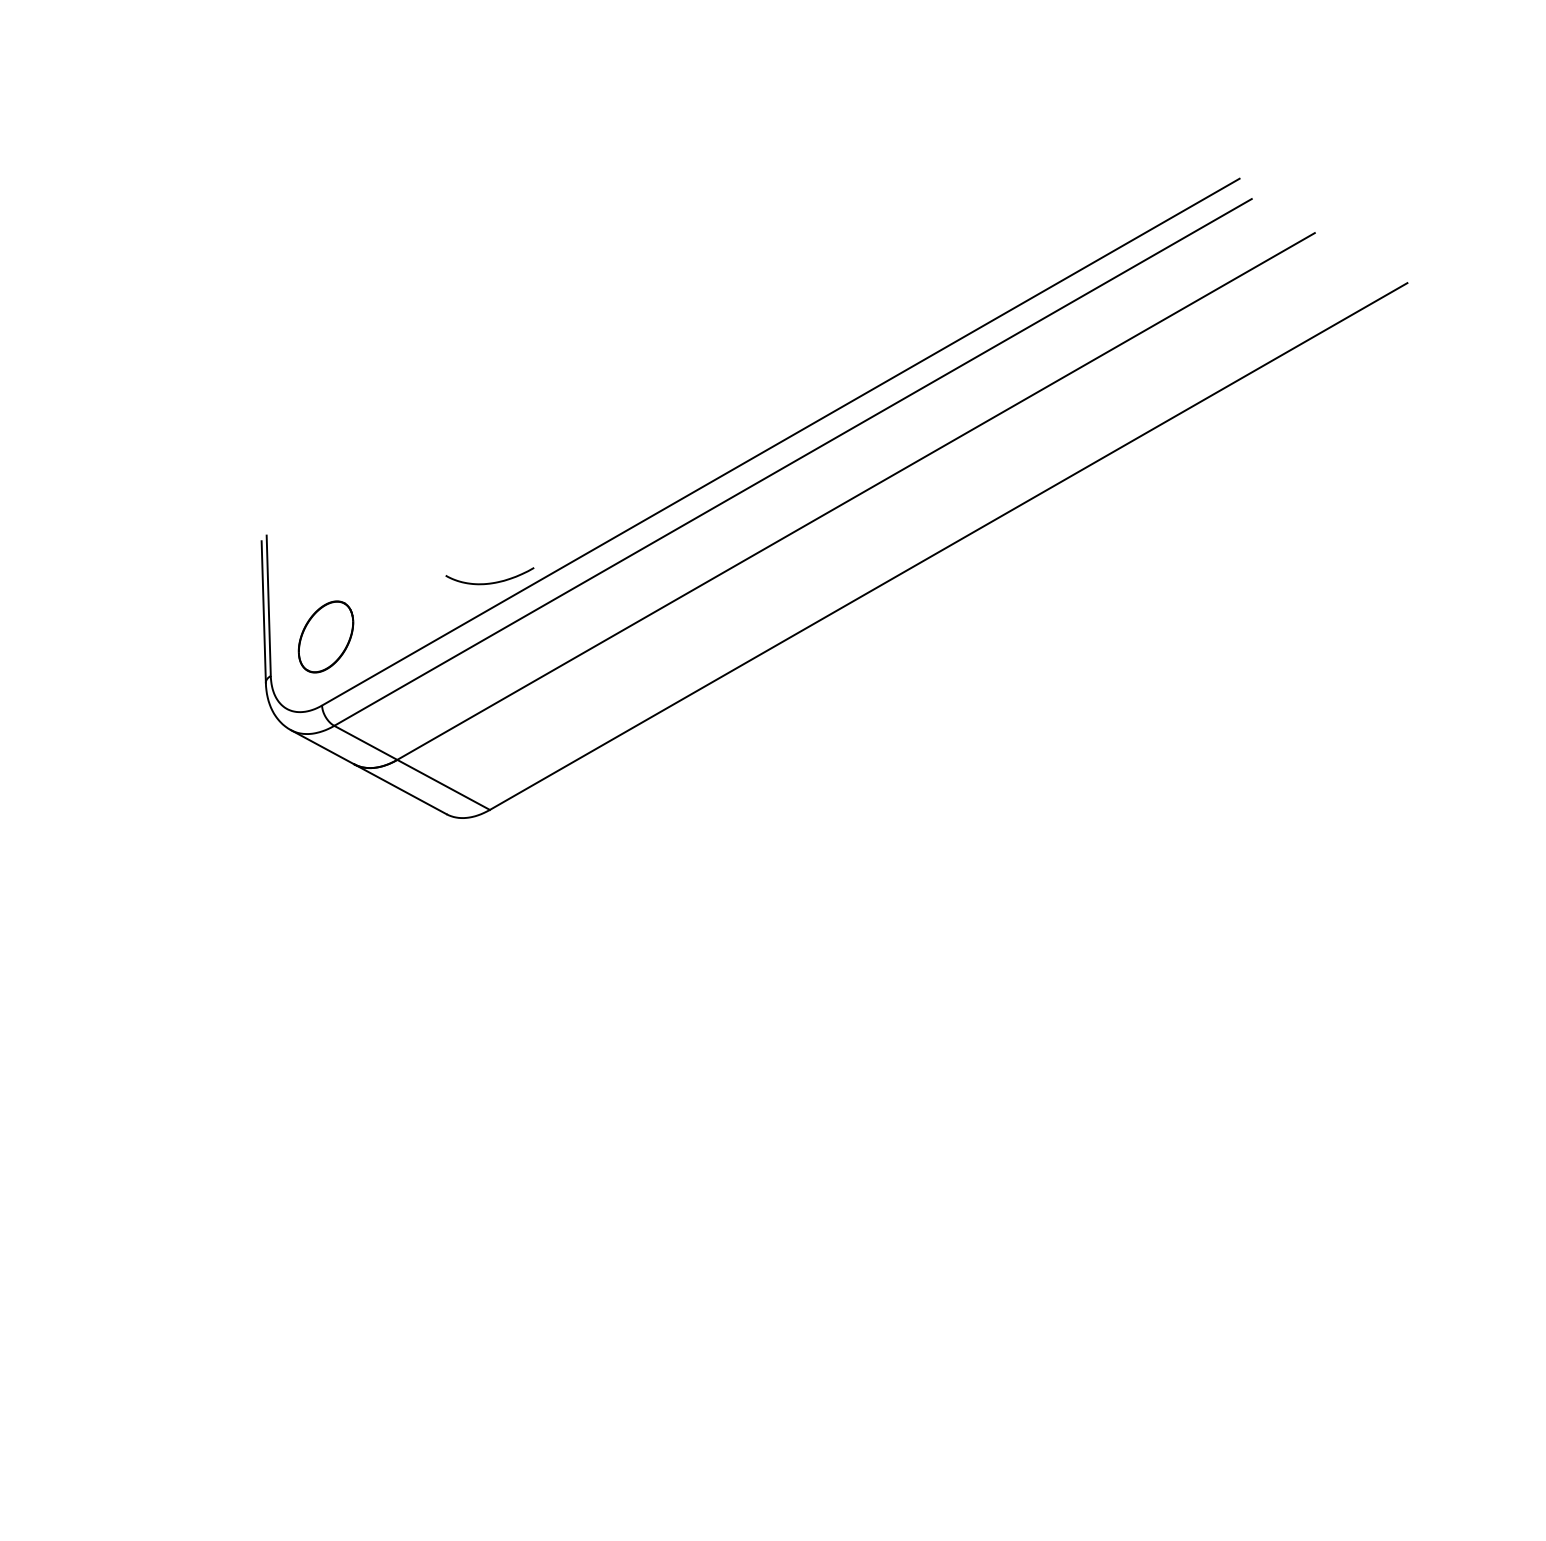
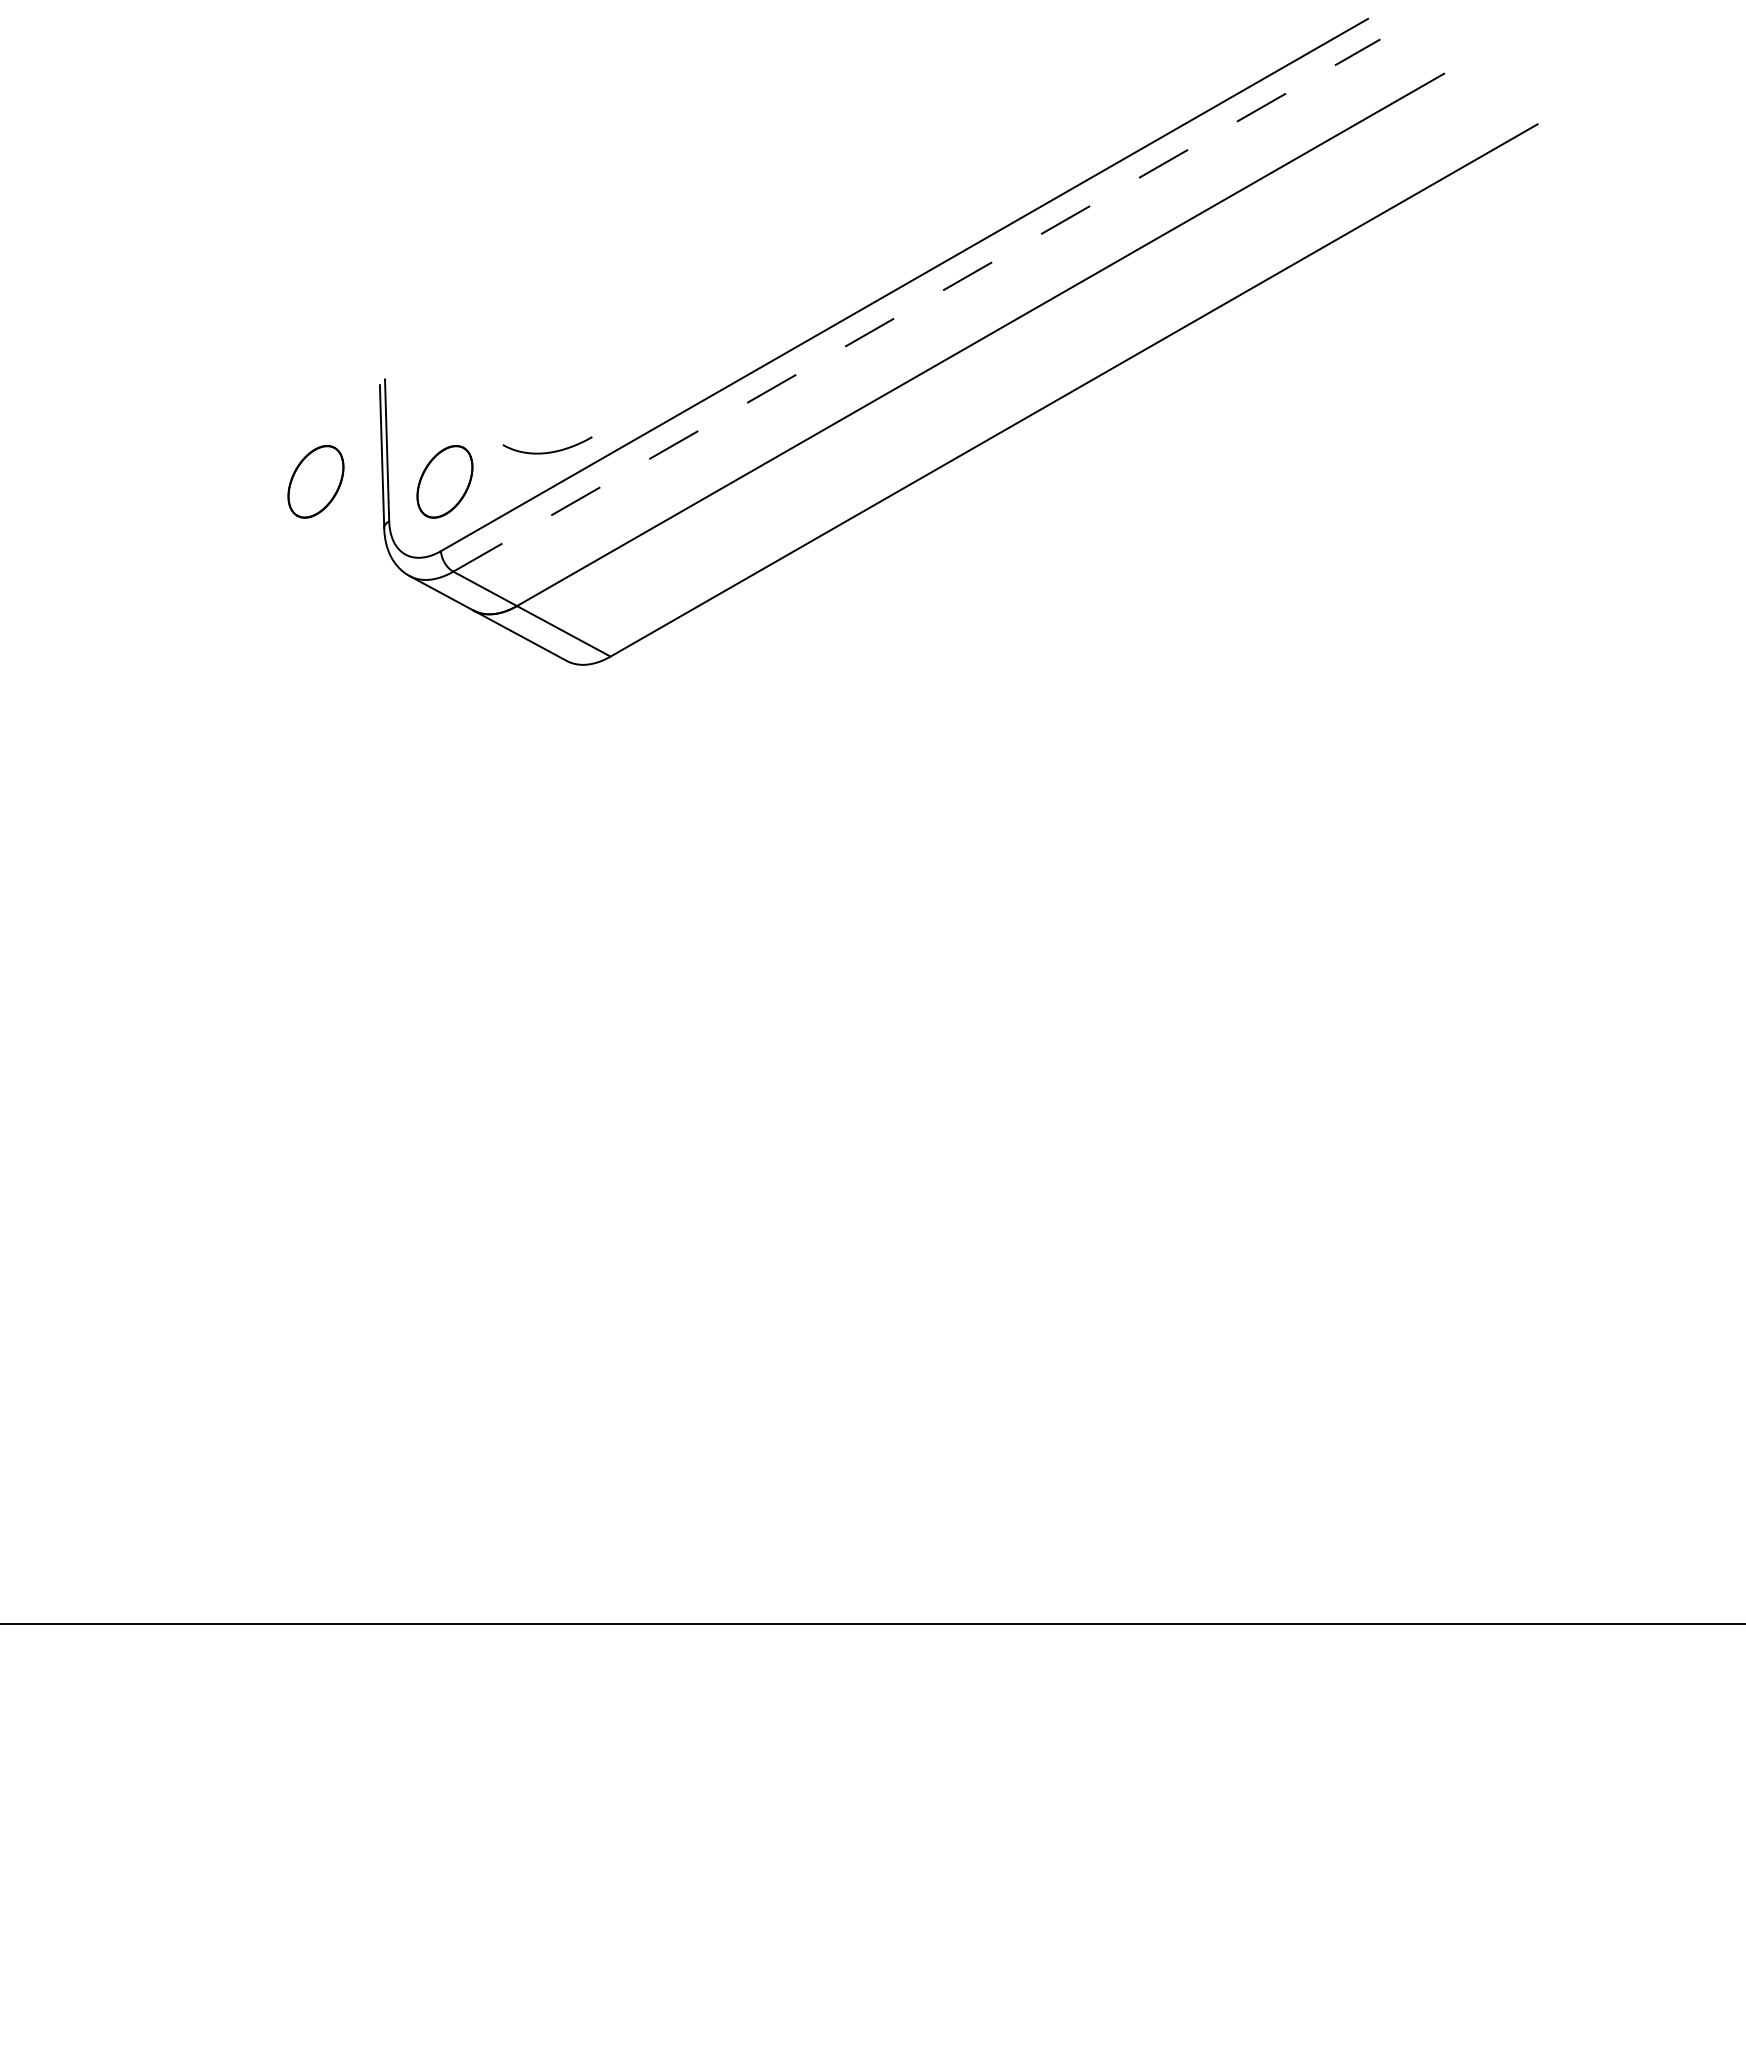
line: (793, 462) -> (917, 305), solid -> dashed
curve: (490, 582) -> (548, 451), moved
part: (197, 636) -> (315, 481), added

